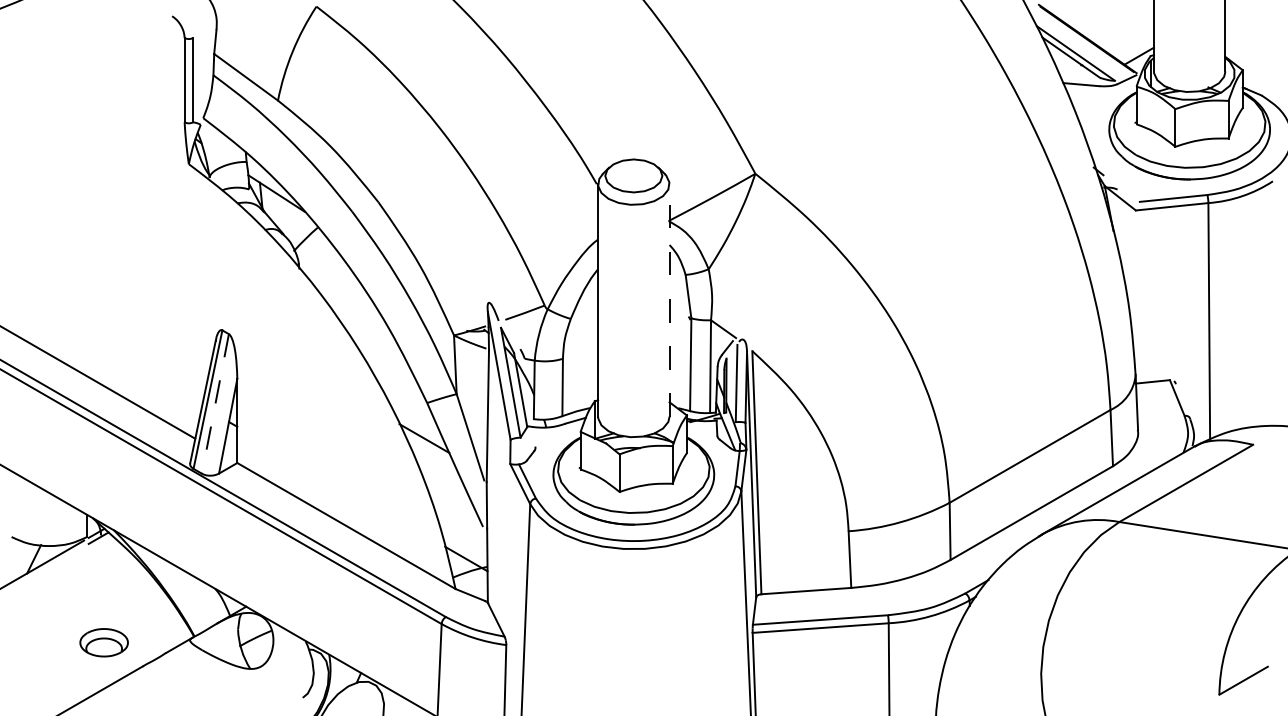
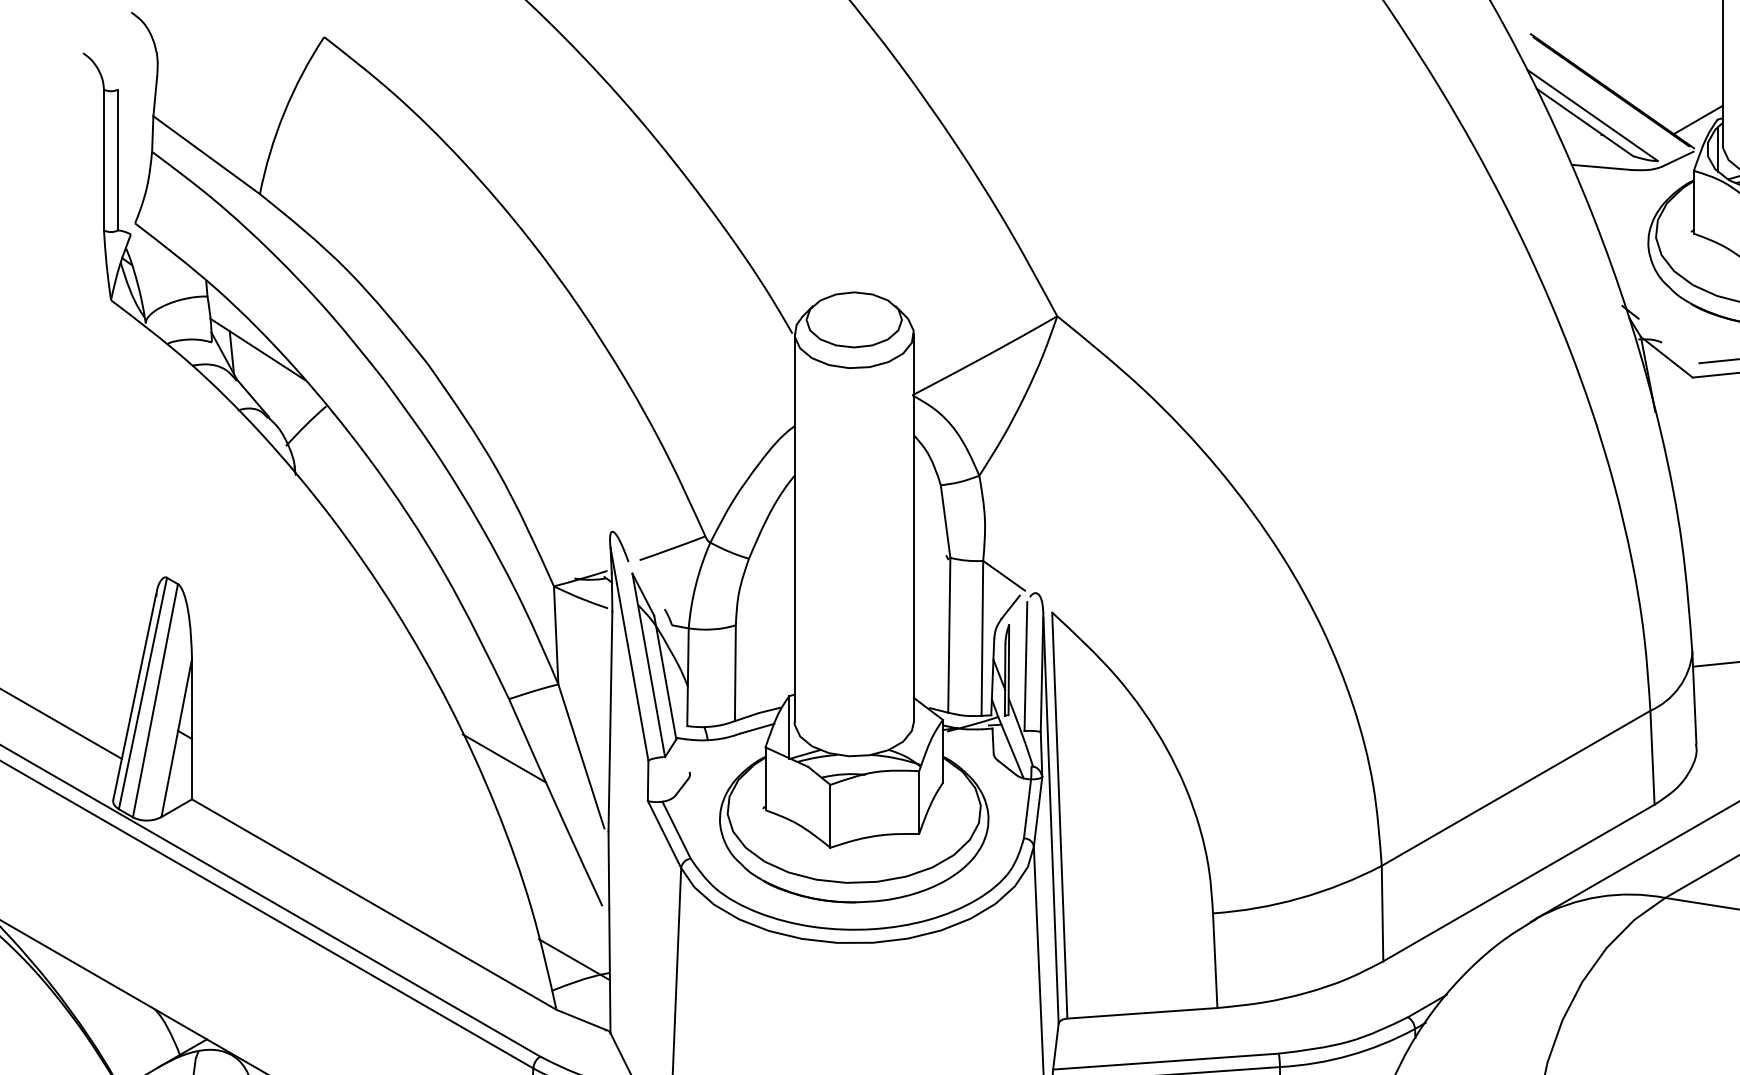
line: (669, 299) -> (913, 526), dashed -> solid
line: (215, 404) -> (155, 701), dashed -> solid

